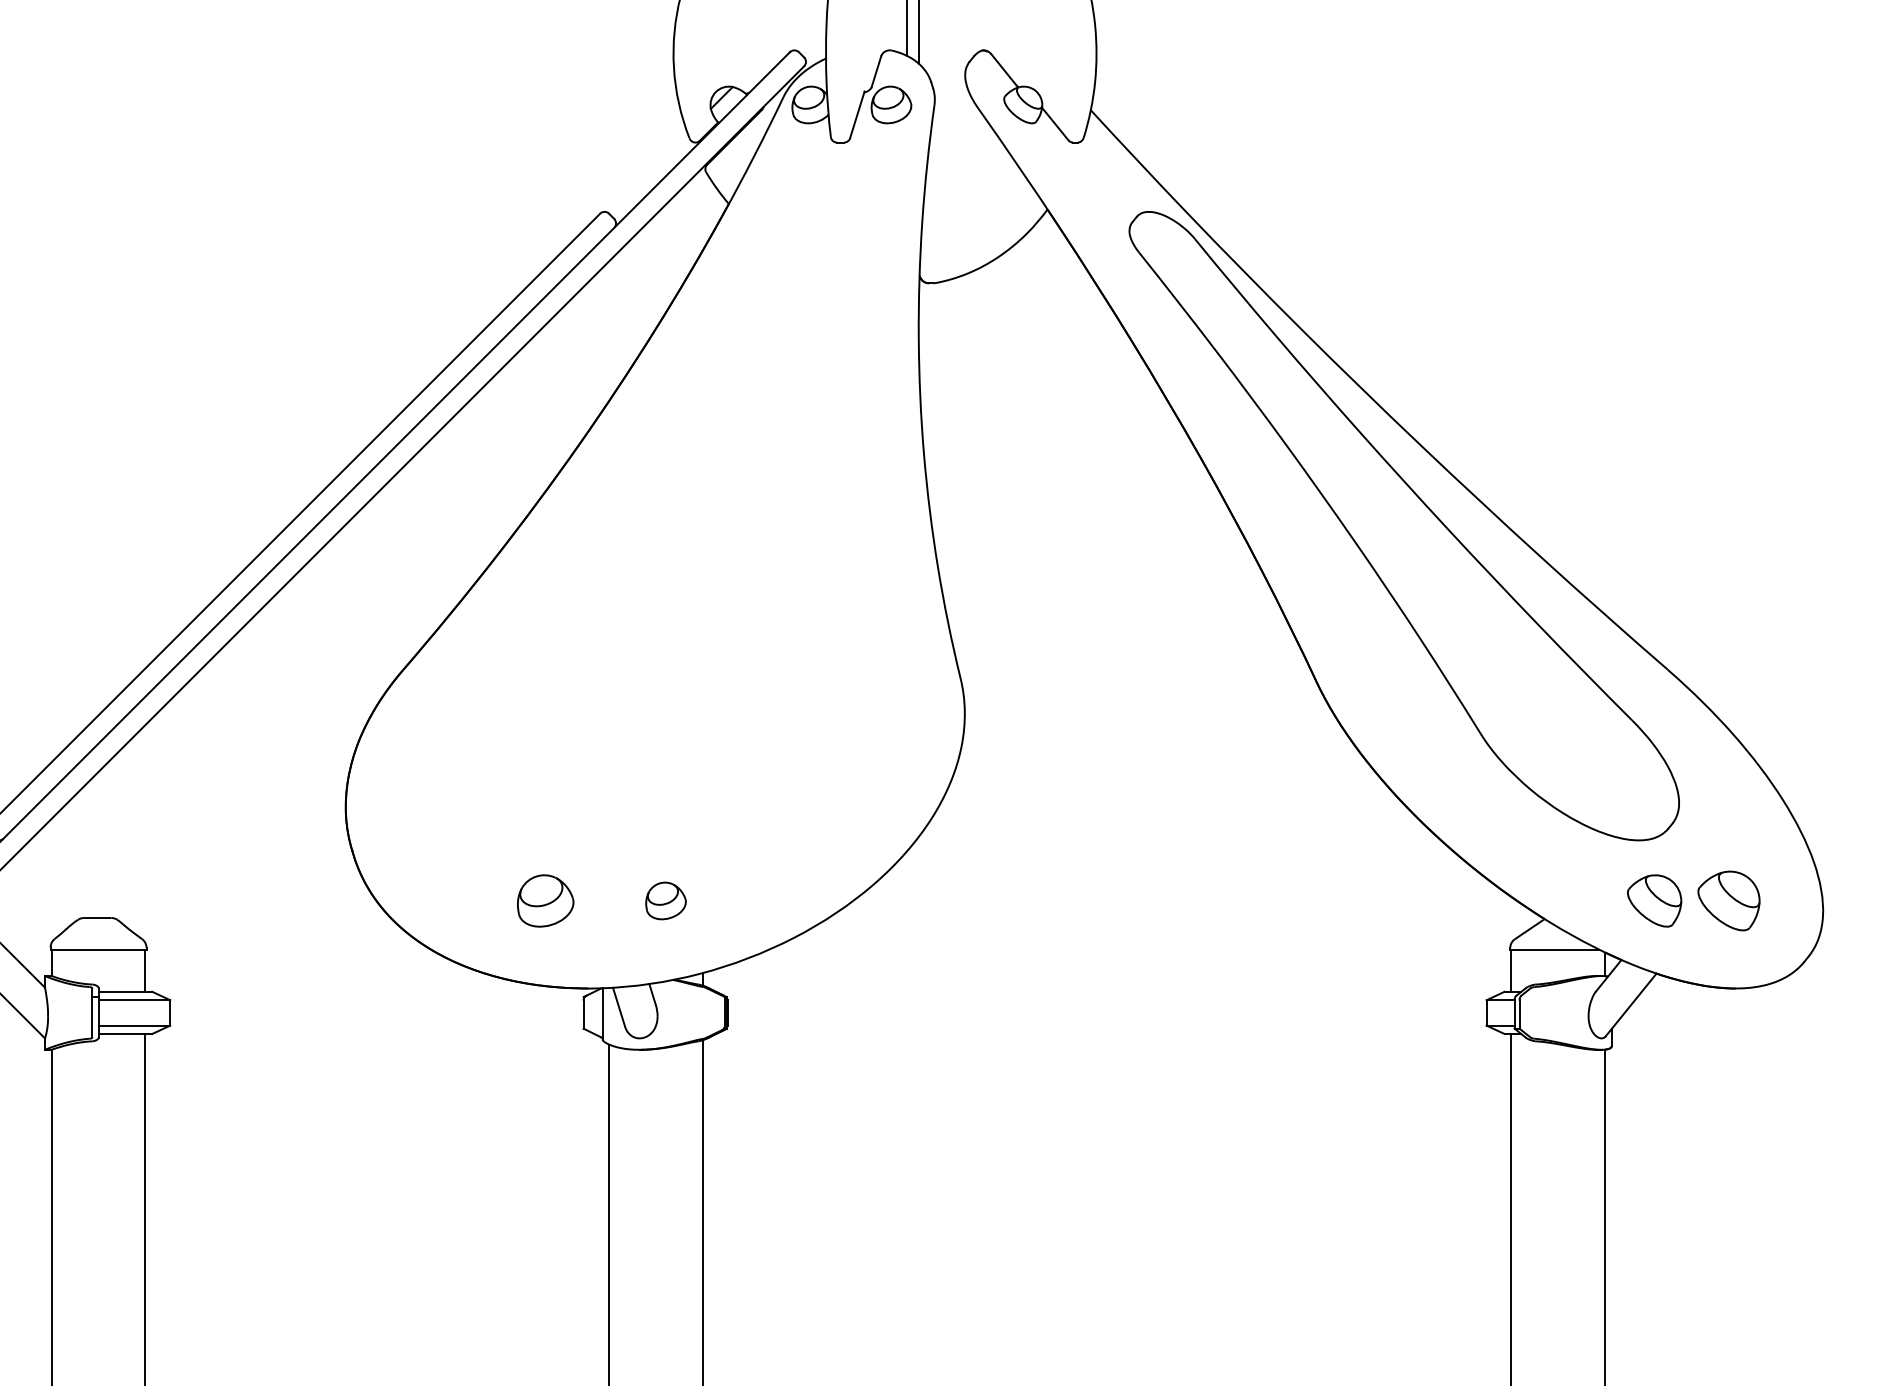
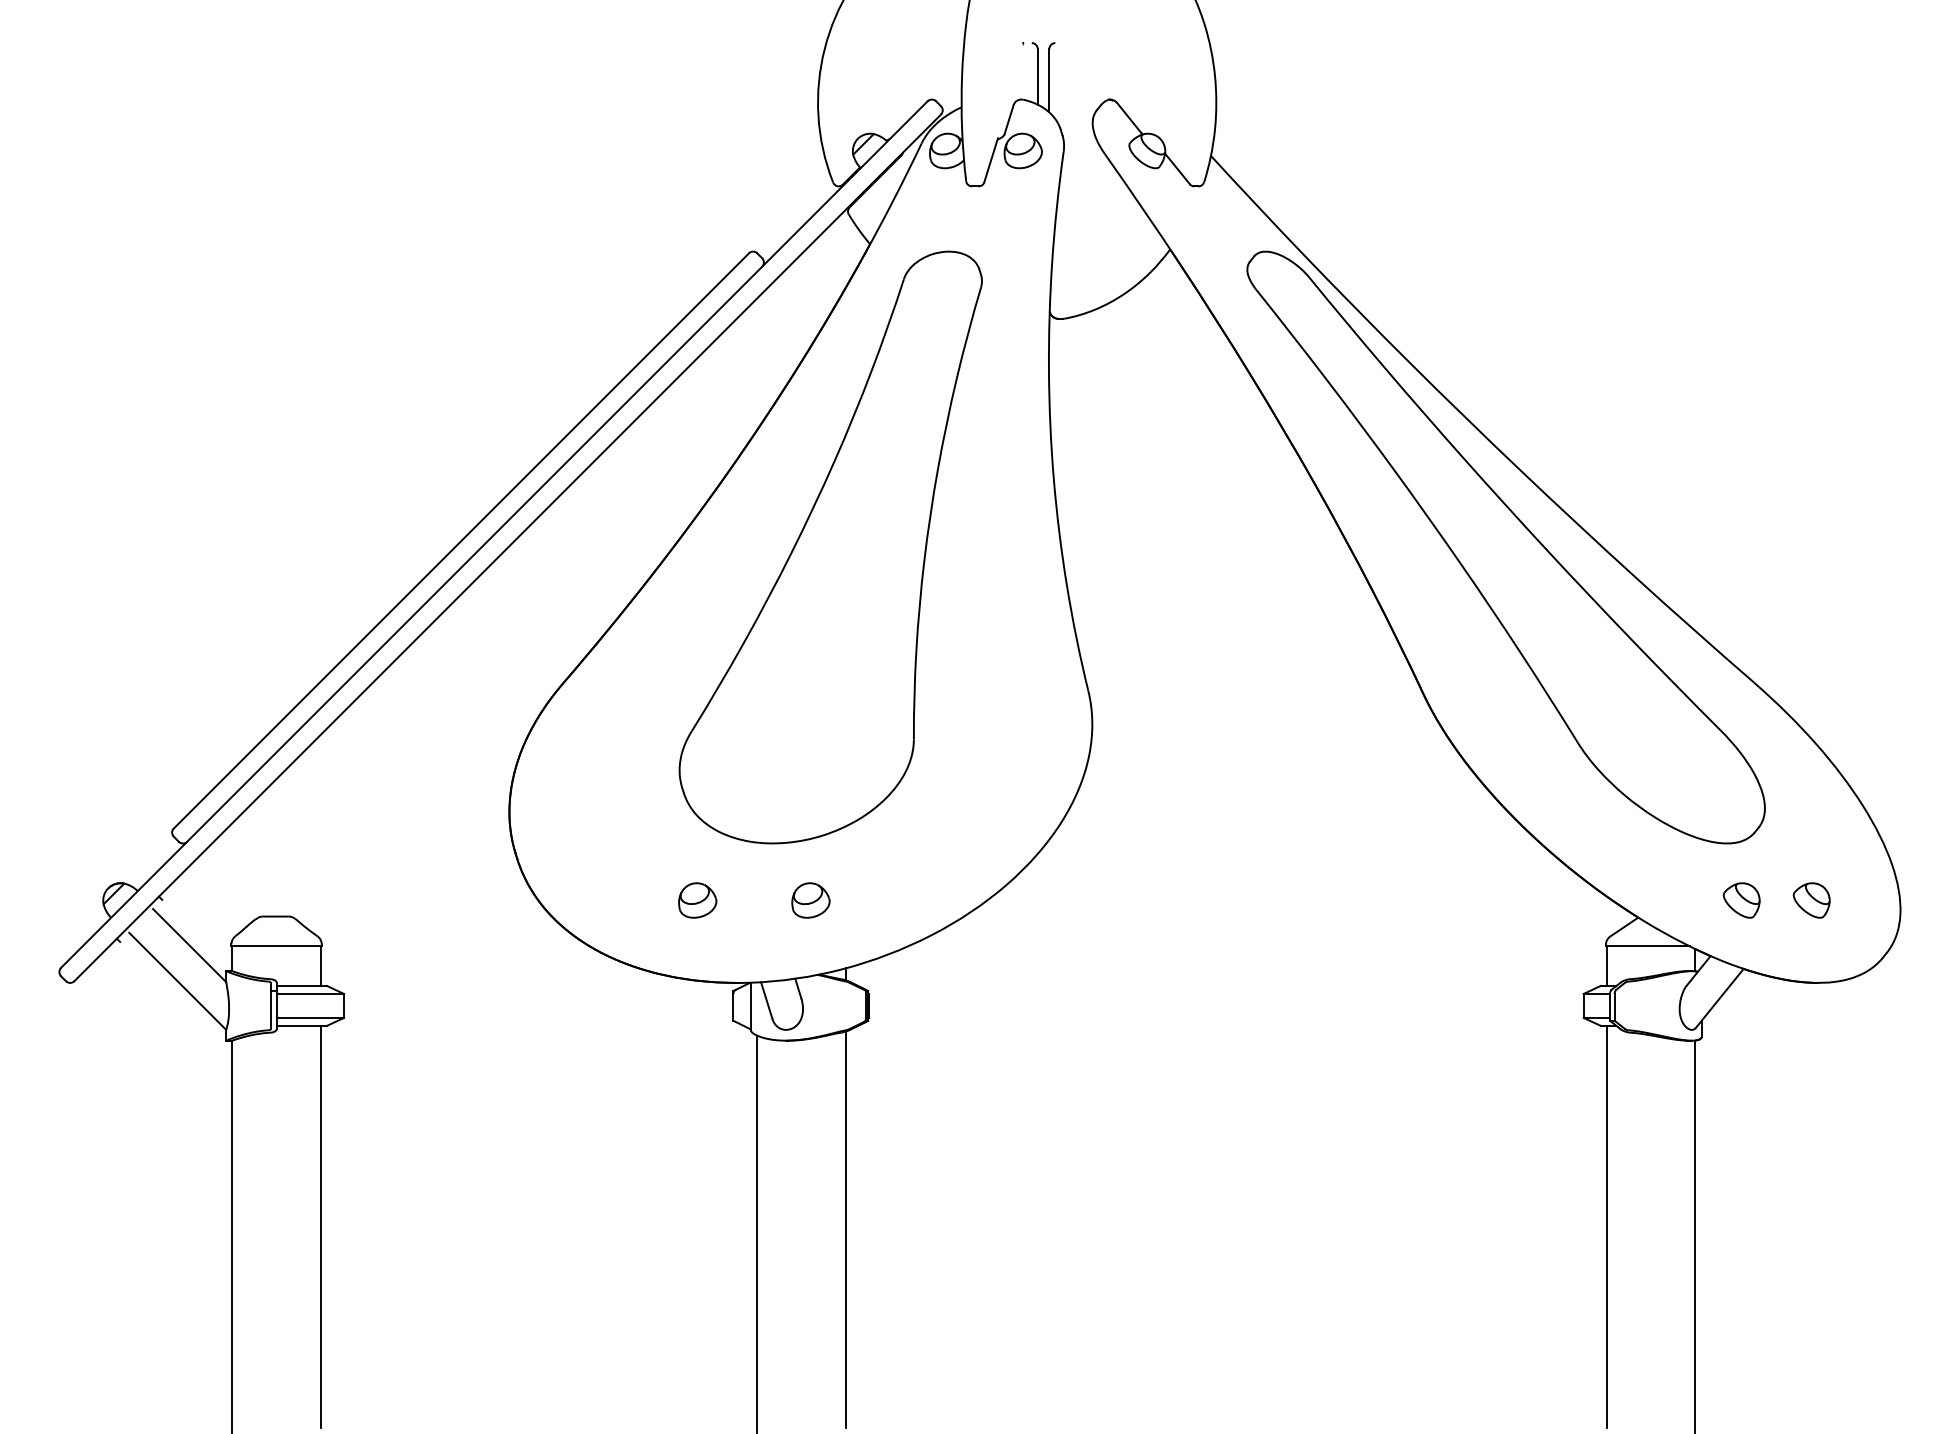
part: (686, 526) -> (830, 547), added
part: (545, 900) -> (697, 900), size x0.71
part: (1654, 900) -> (1741, 900), size x0.71
part: (1728, 900) -> (1811, 900), size x0.62

